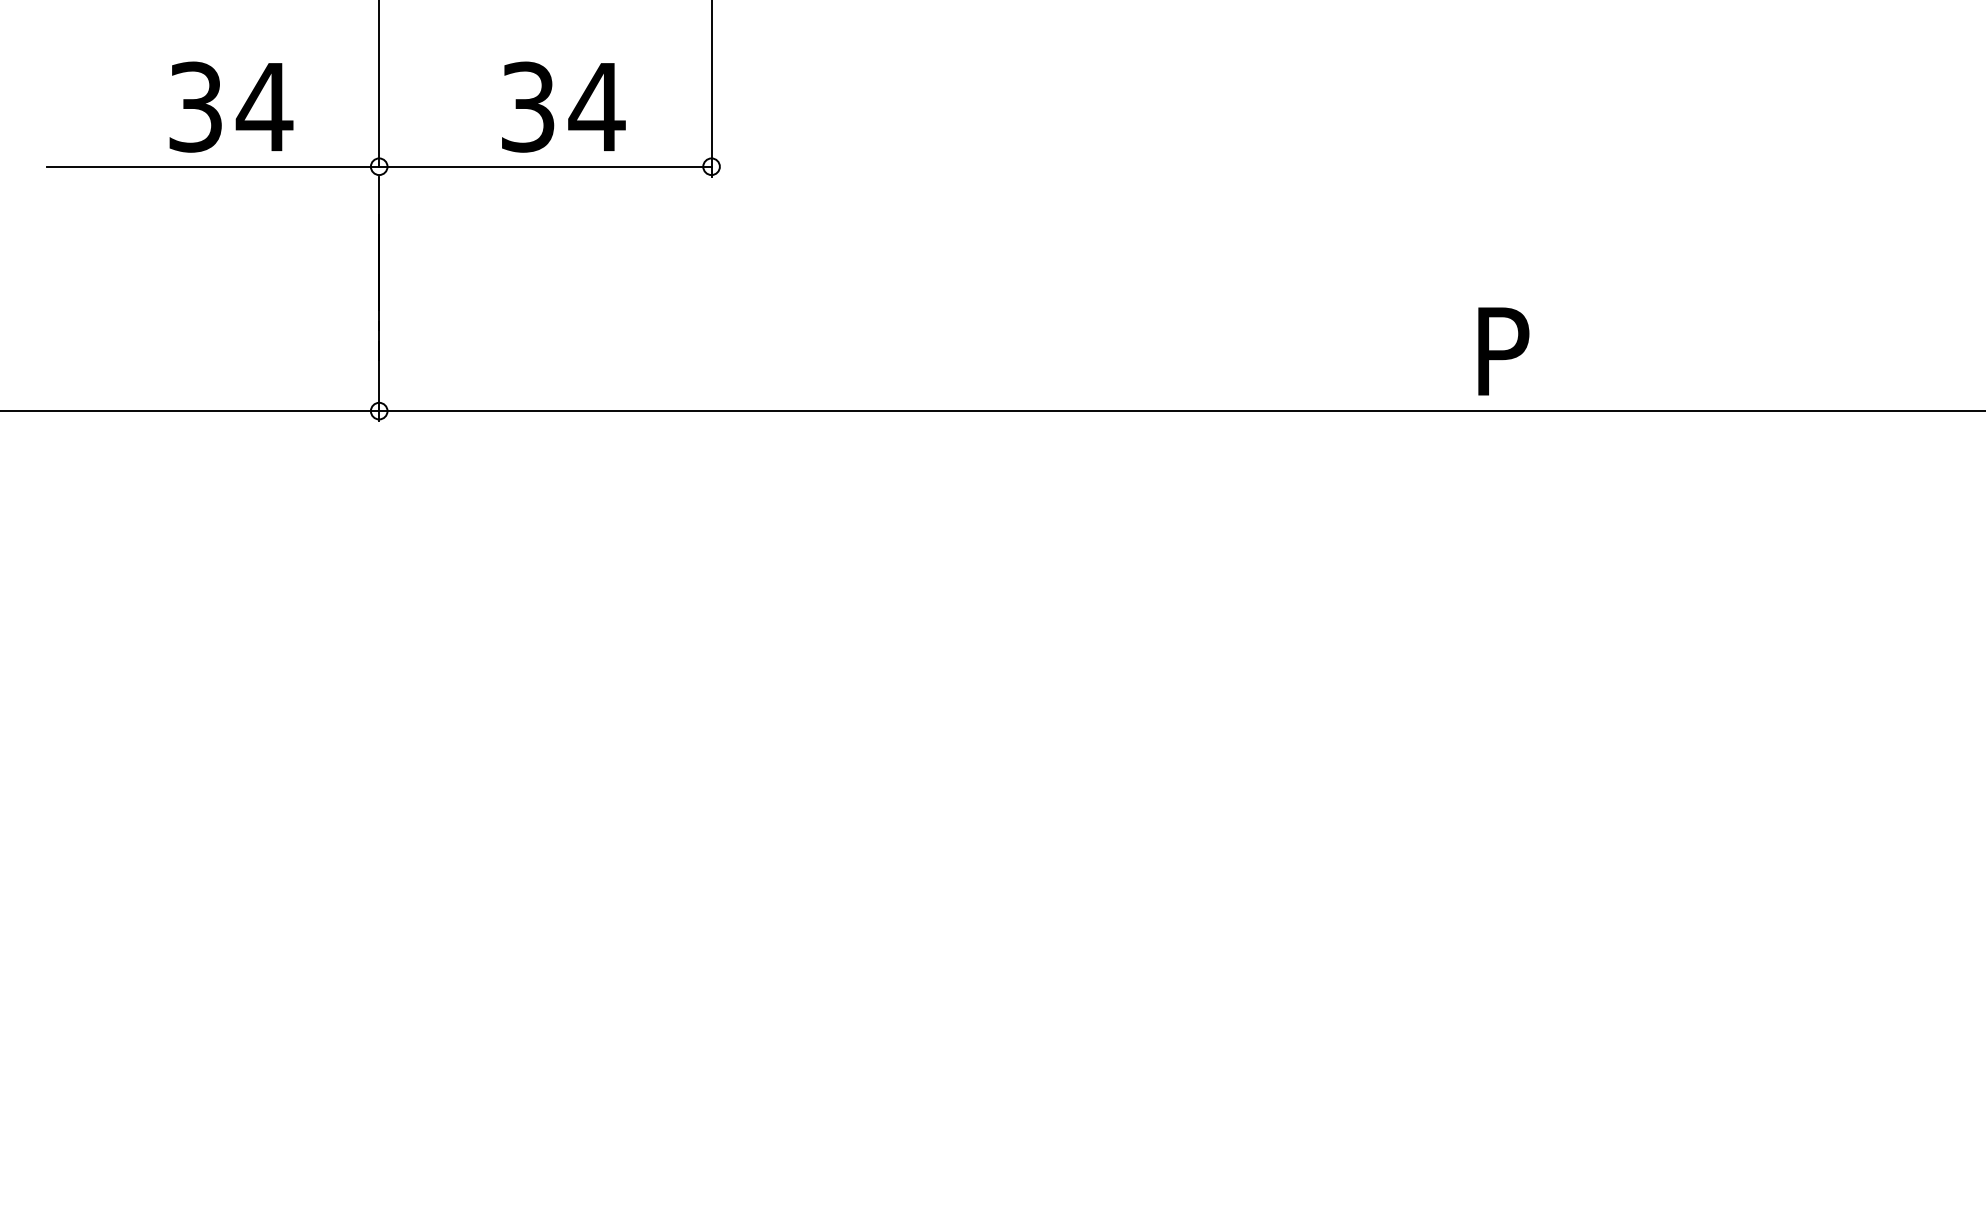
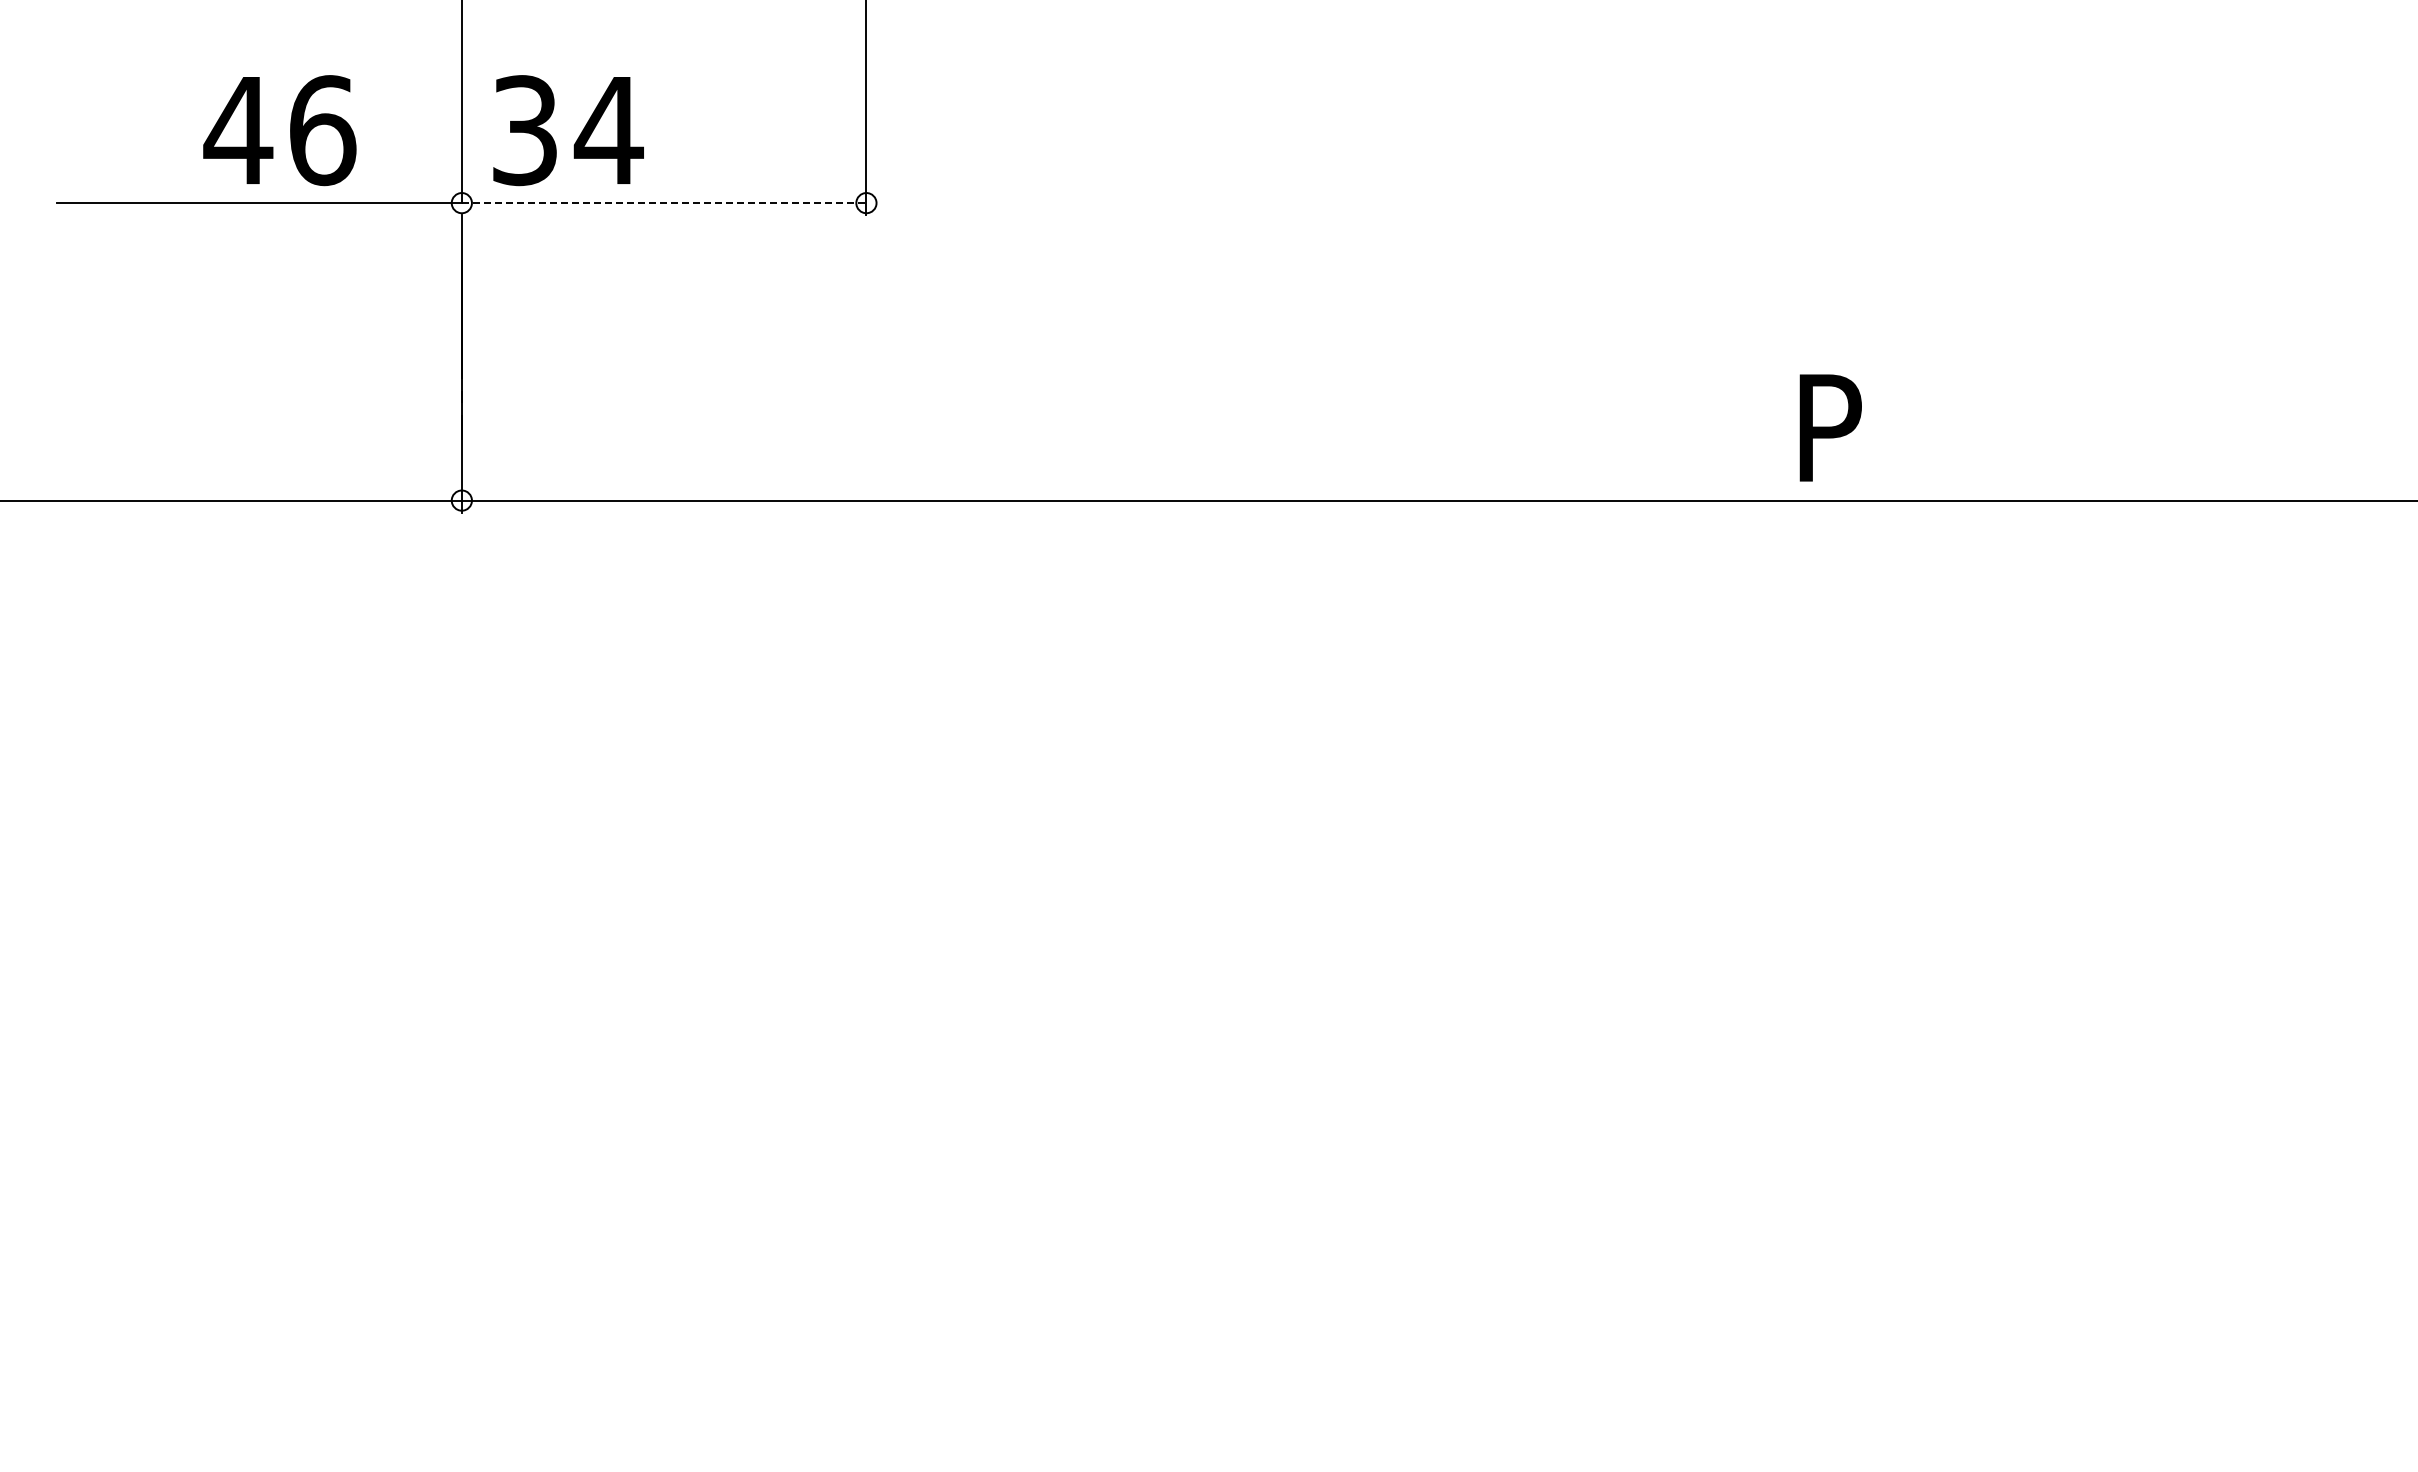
text: (230, 107) -> (280, 130), 34 -> 46
text: (563, 107) -> (568, 130), moved
line: (545, 167) -> (664, 203), solid -> dashed

